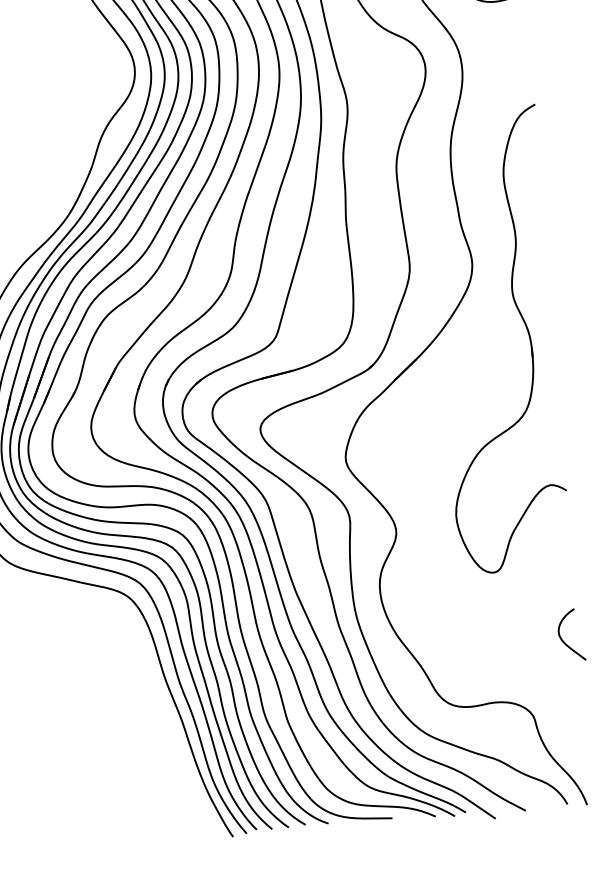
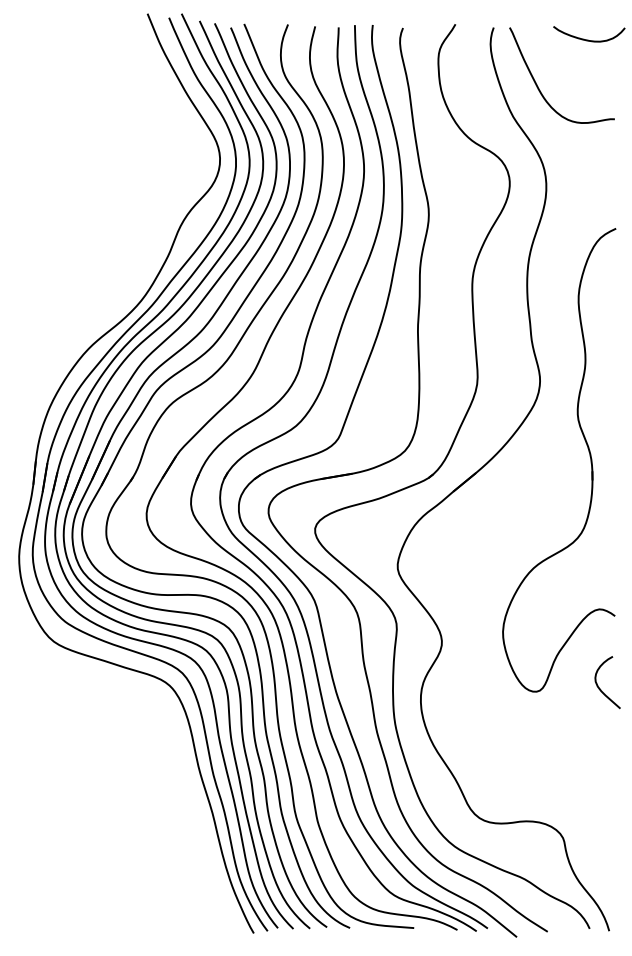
curve: (564, 641) -> (600, 688), moved

